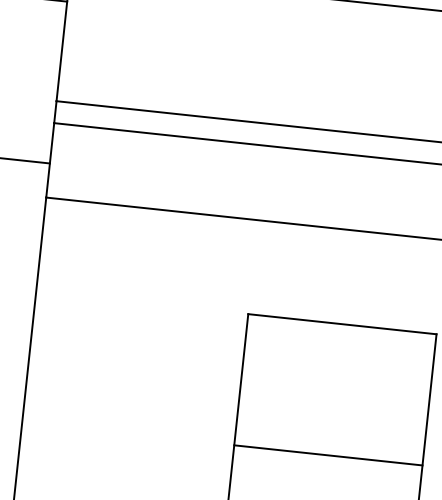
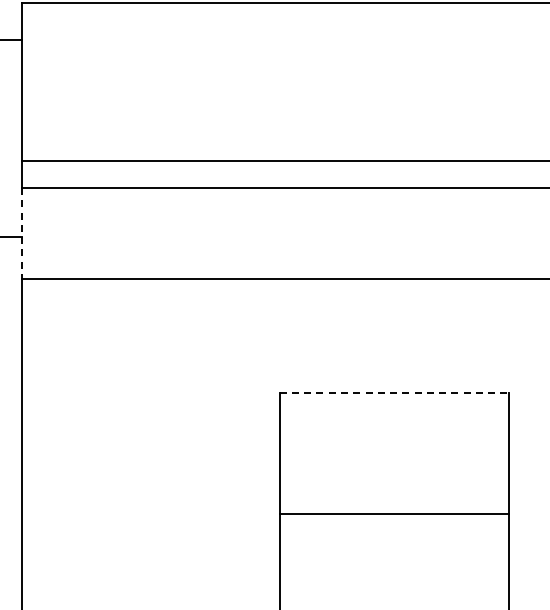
line: (50, 160) -> (21, 233), solid -> dashed
line: (342, 324) -> (394, 392), solid -> dashed
line: (327, 455) -> (393, 514), moved

